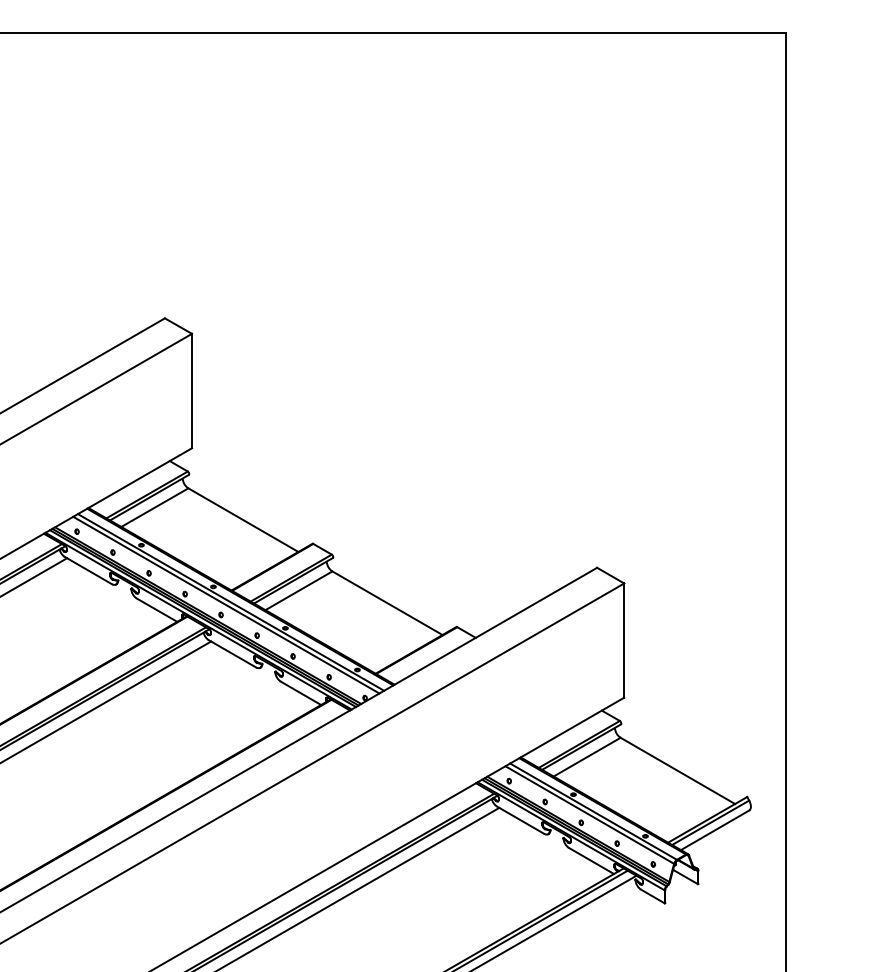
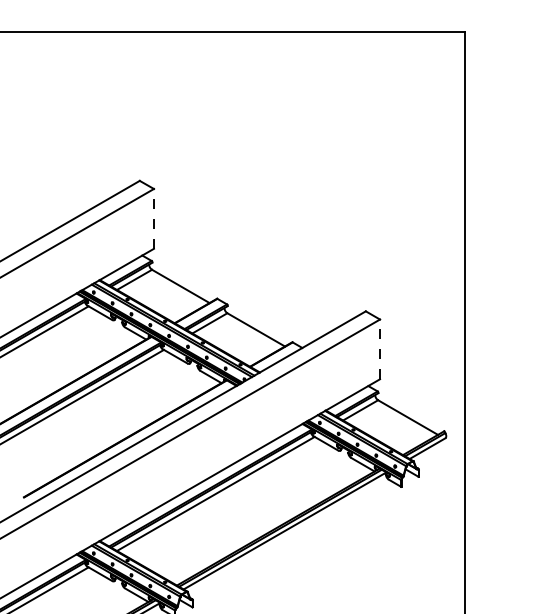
line: (191, 390) -> (153, 218), solid -> dashed
line: (625, 640) -> (380, 349), solid -> dashed

